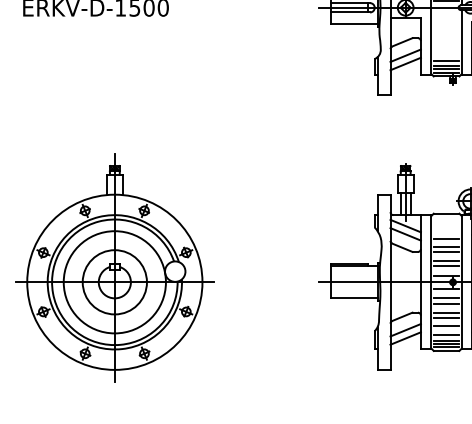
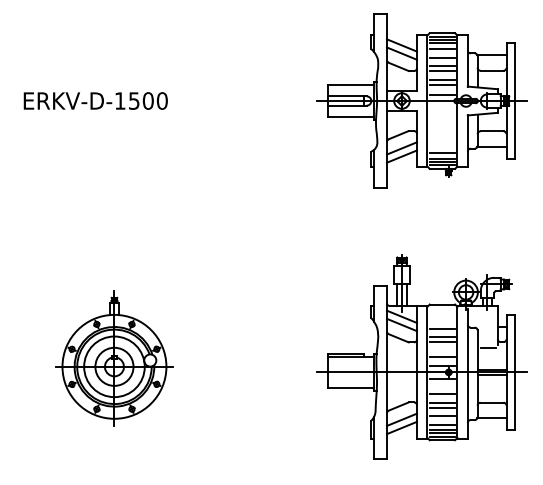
line: (446, 260) -> (442, 350), removed
part: (114, 268) -> (114, 358), size x0.6
line: (446, 298) -> (442, 388), removed

